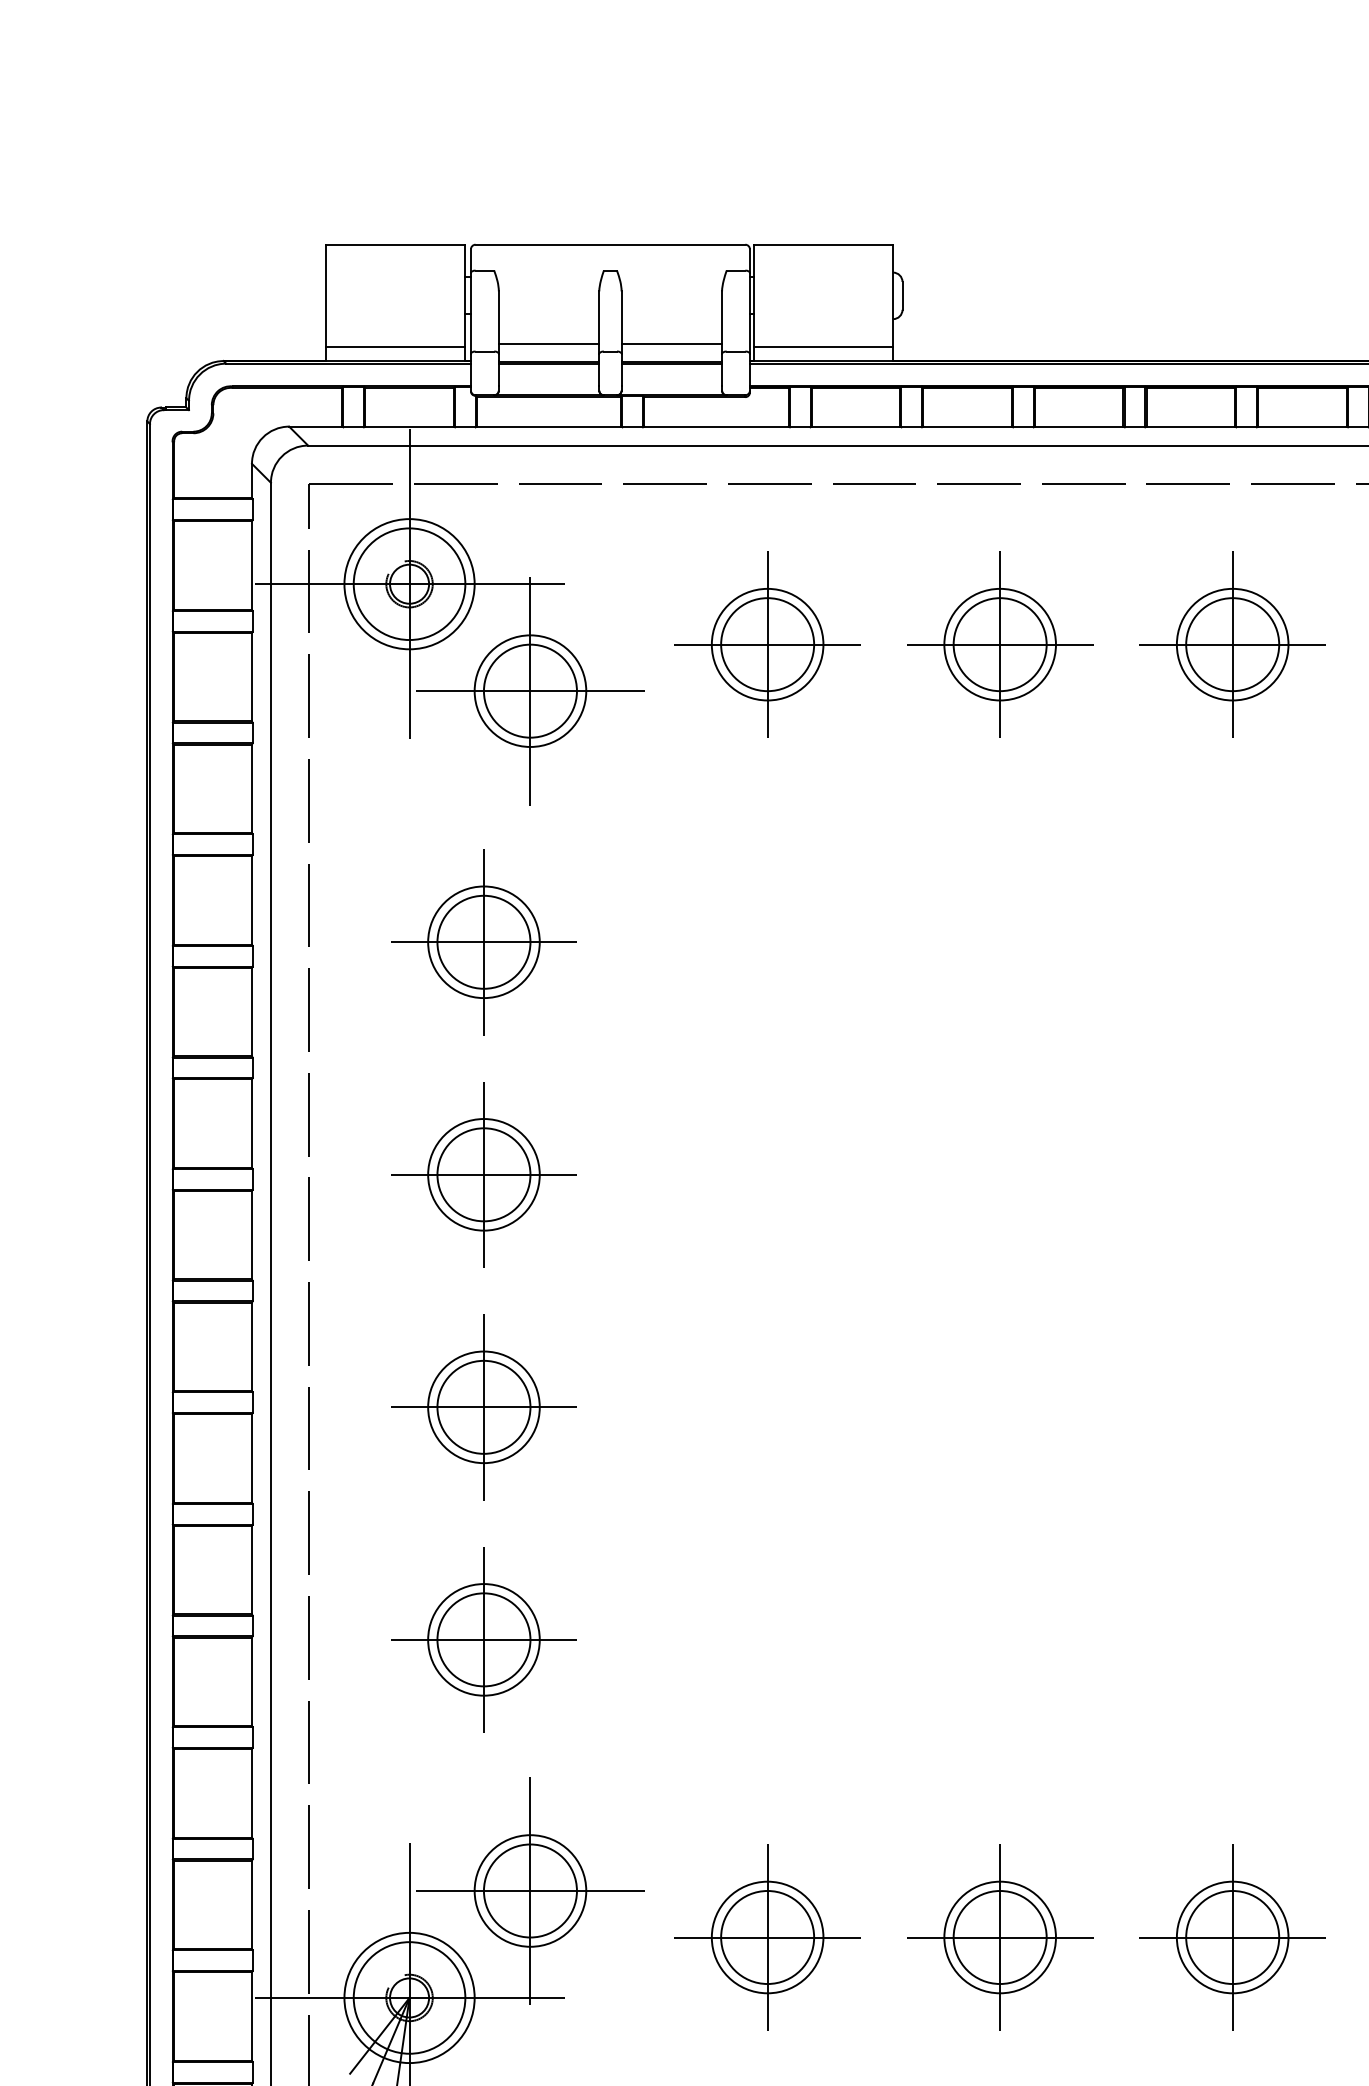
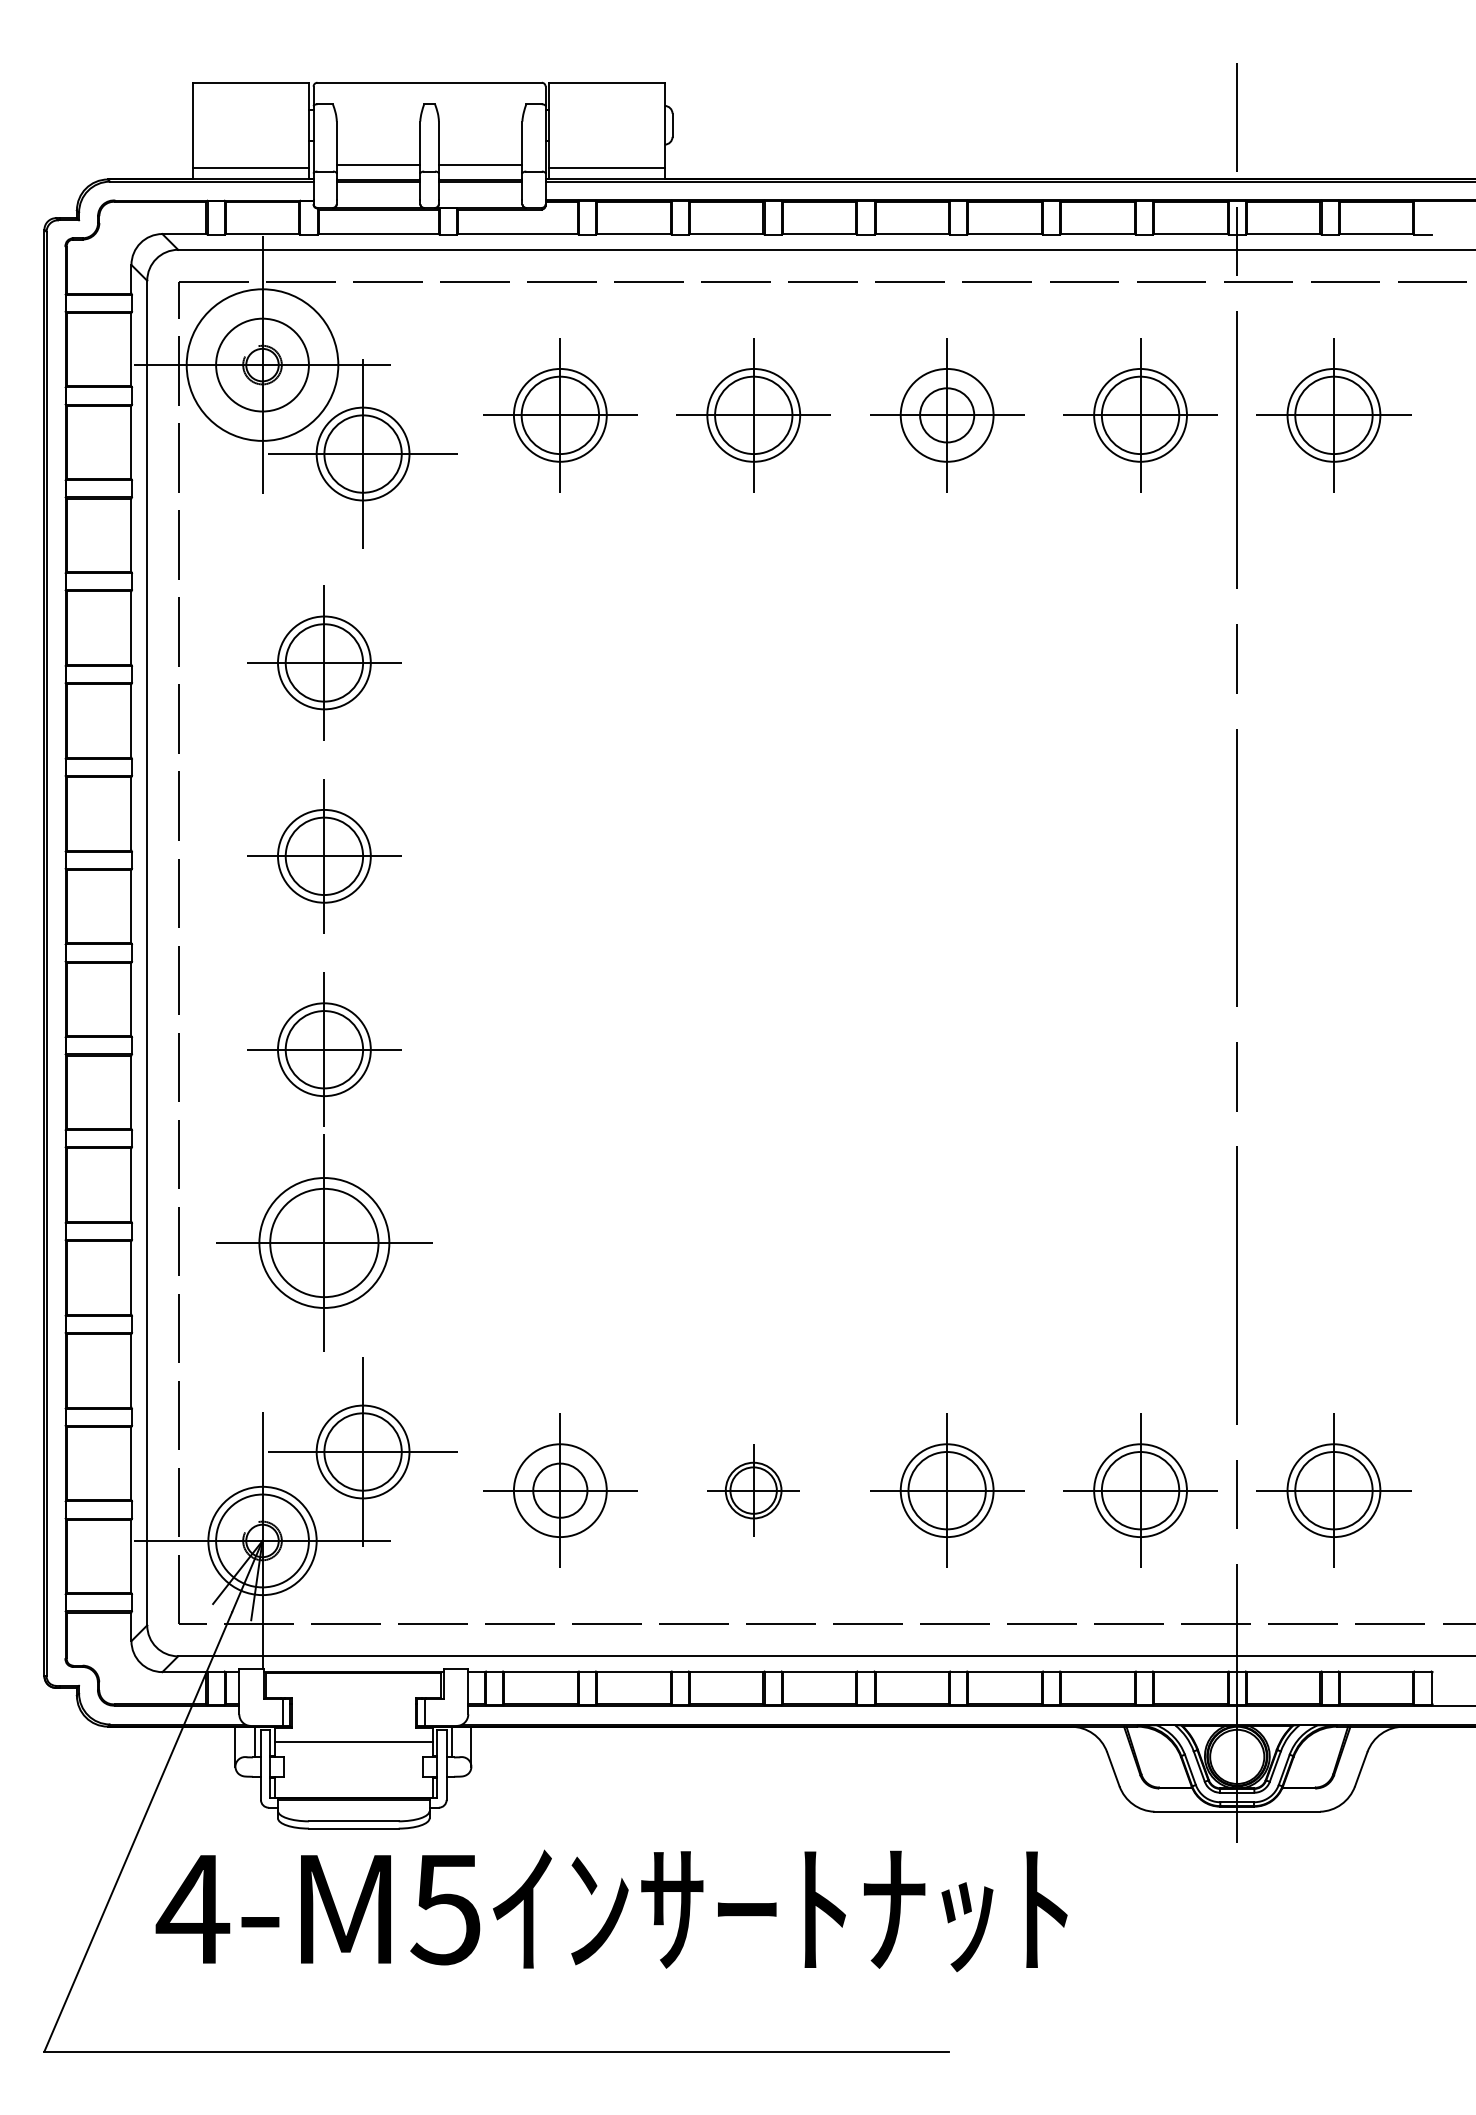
circle: (409, 583) -> (262, 364), size x1.4
circle: (1231, 644) -> (946, 415), size x0.7
part: (484, 1640) -> (324, 1243), size x1.4
circle: (767, 1937) -> (560, 1490), size x0.7
part: (999, 1937) -> (753, 1490), size x0.6

